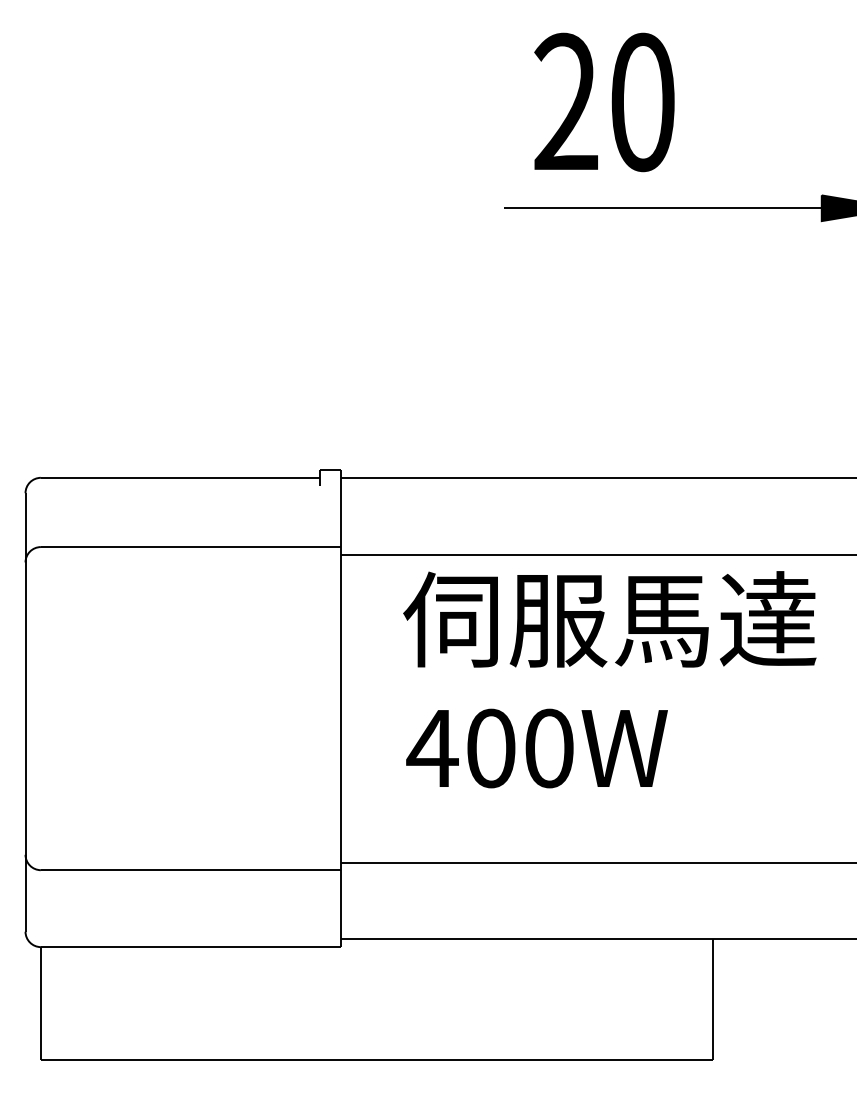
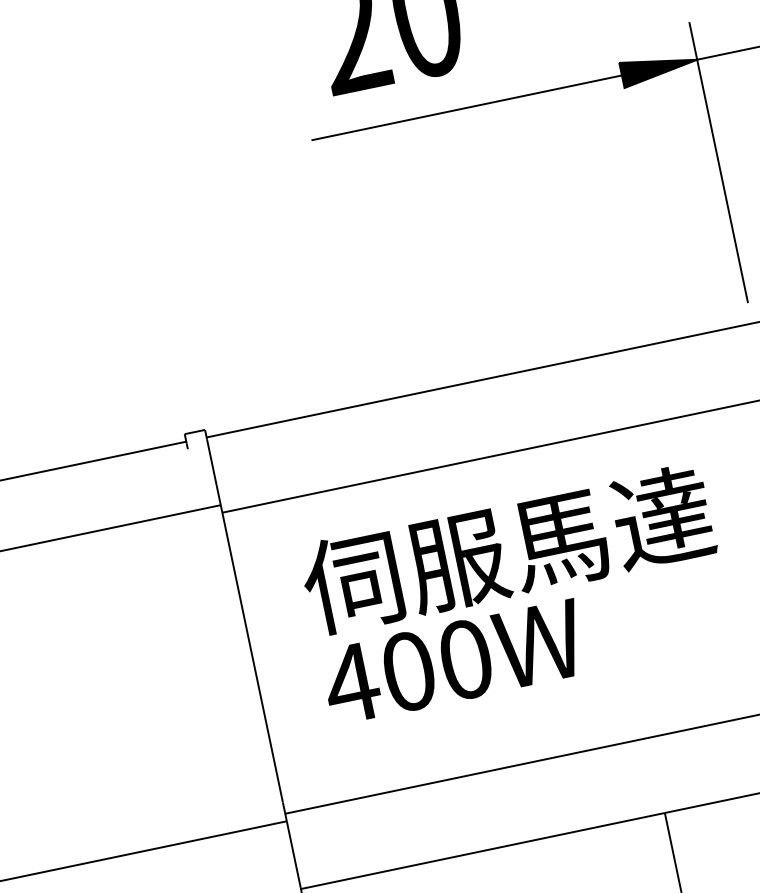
text: (609, 619) -> (507, 549), moved

